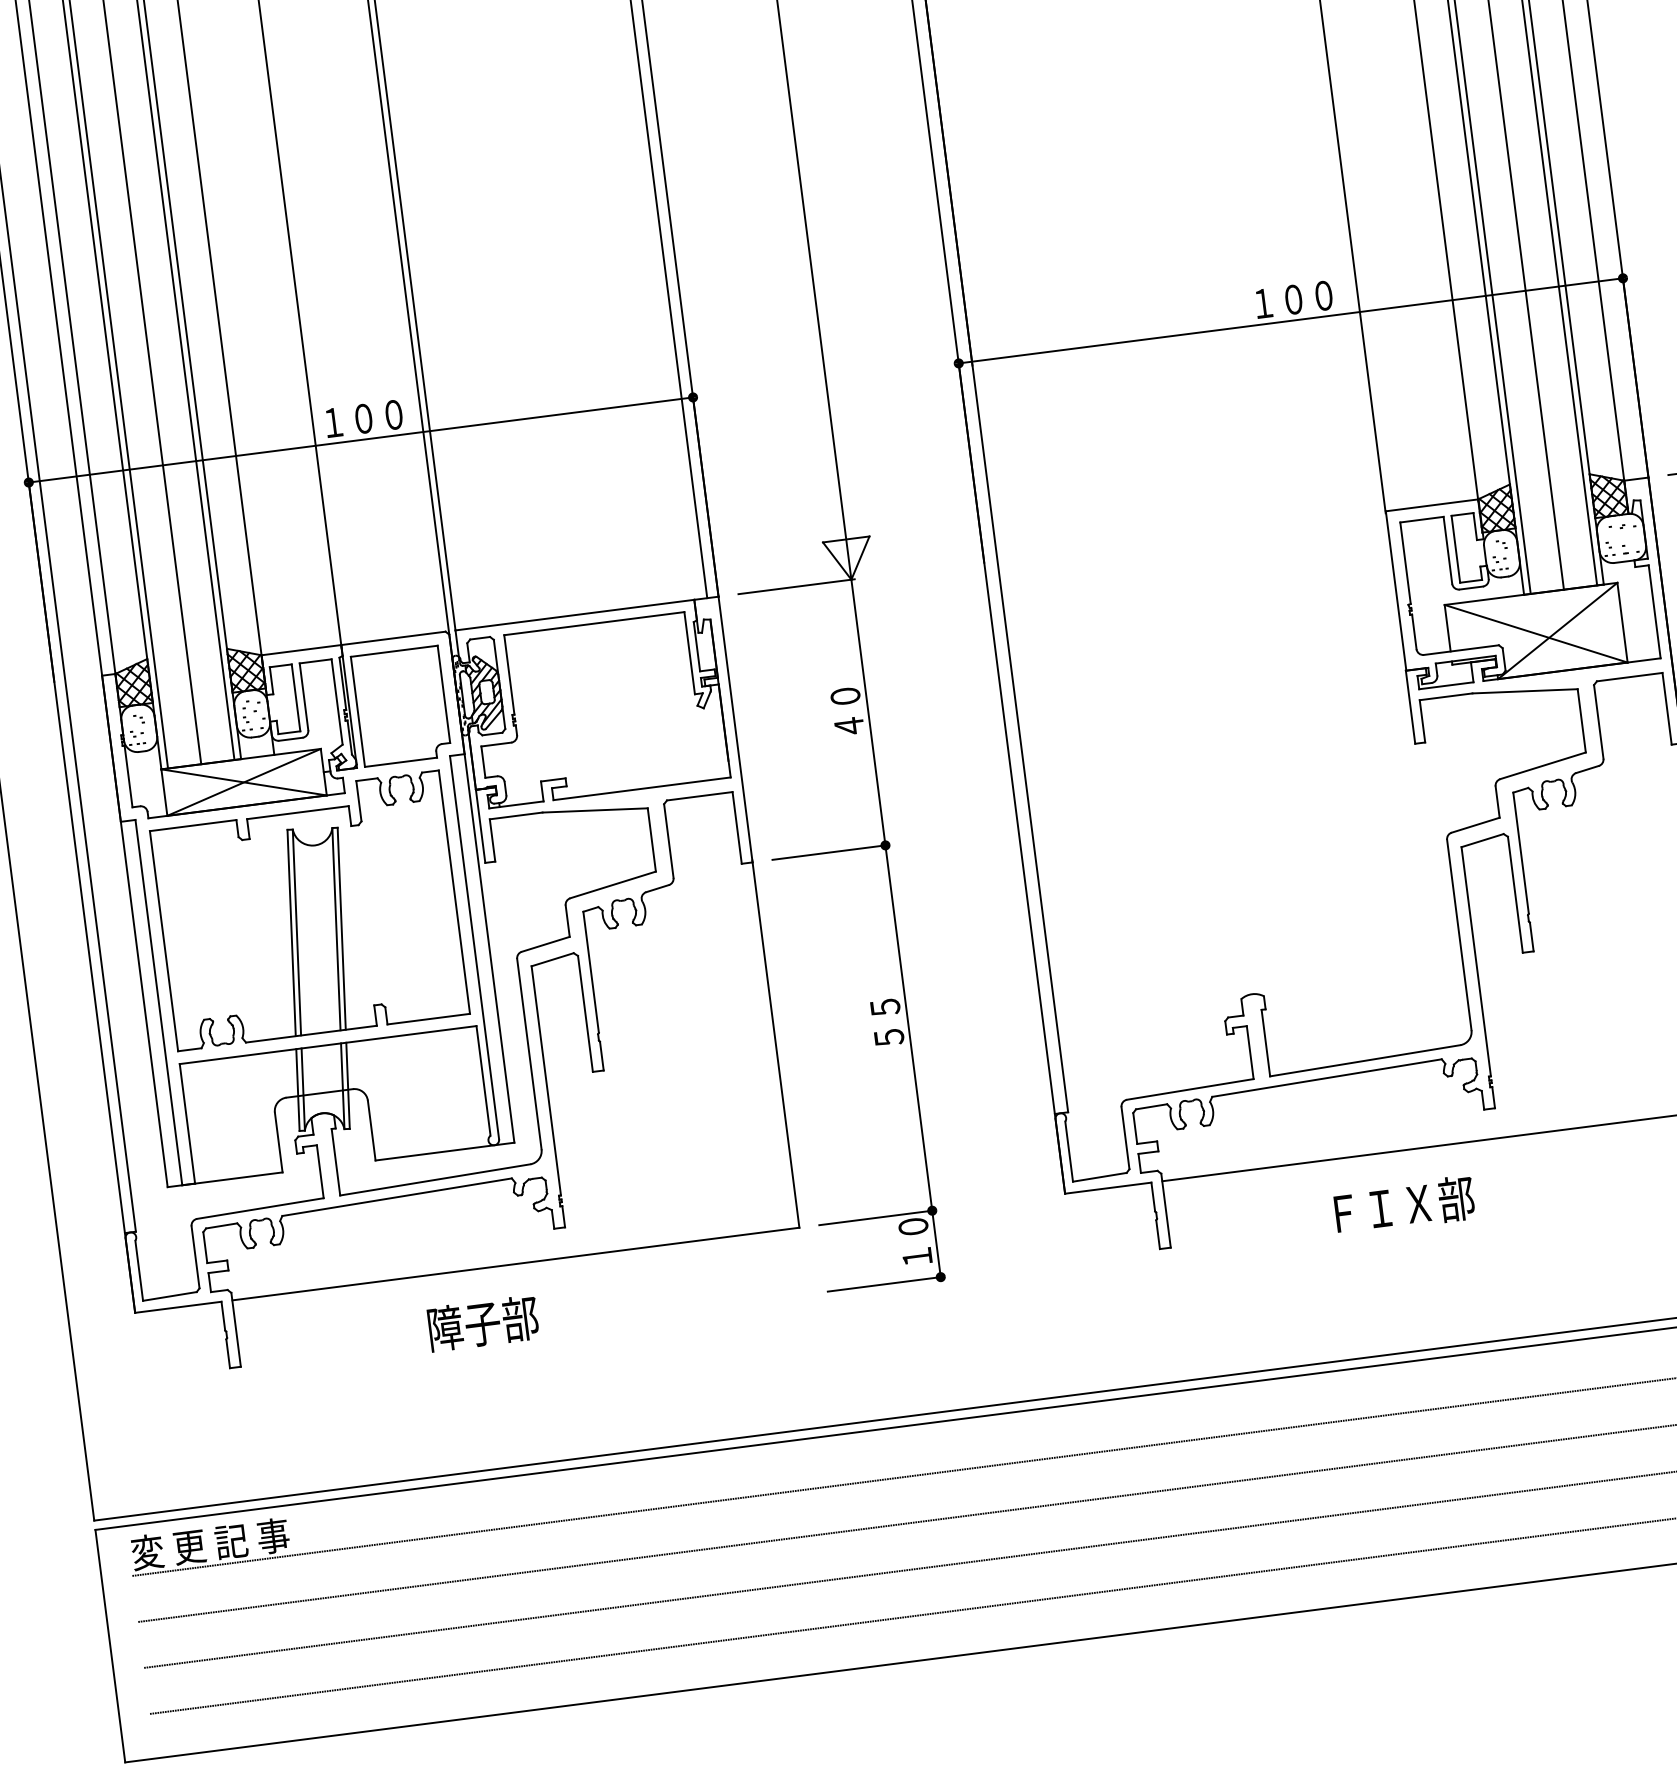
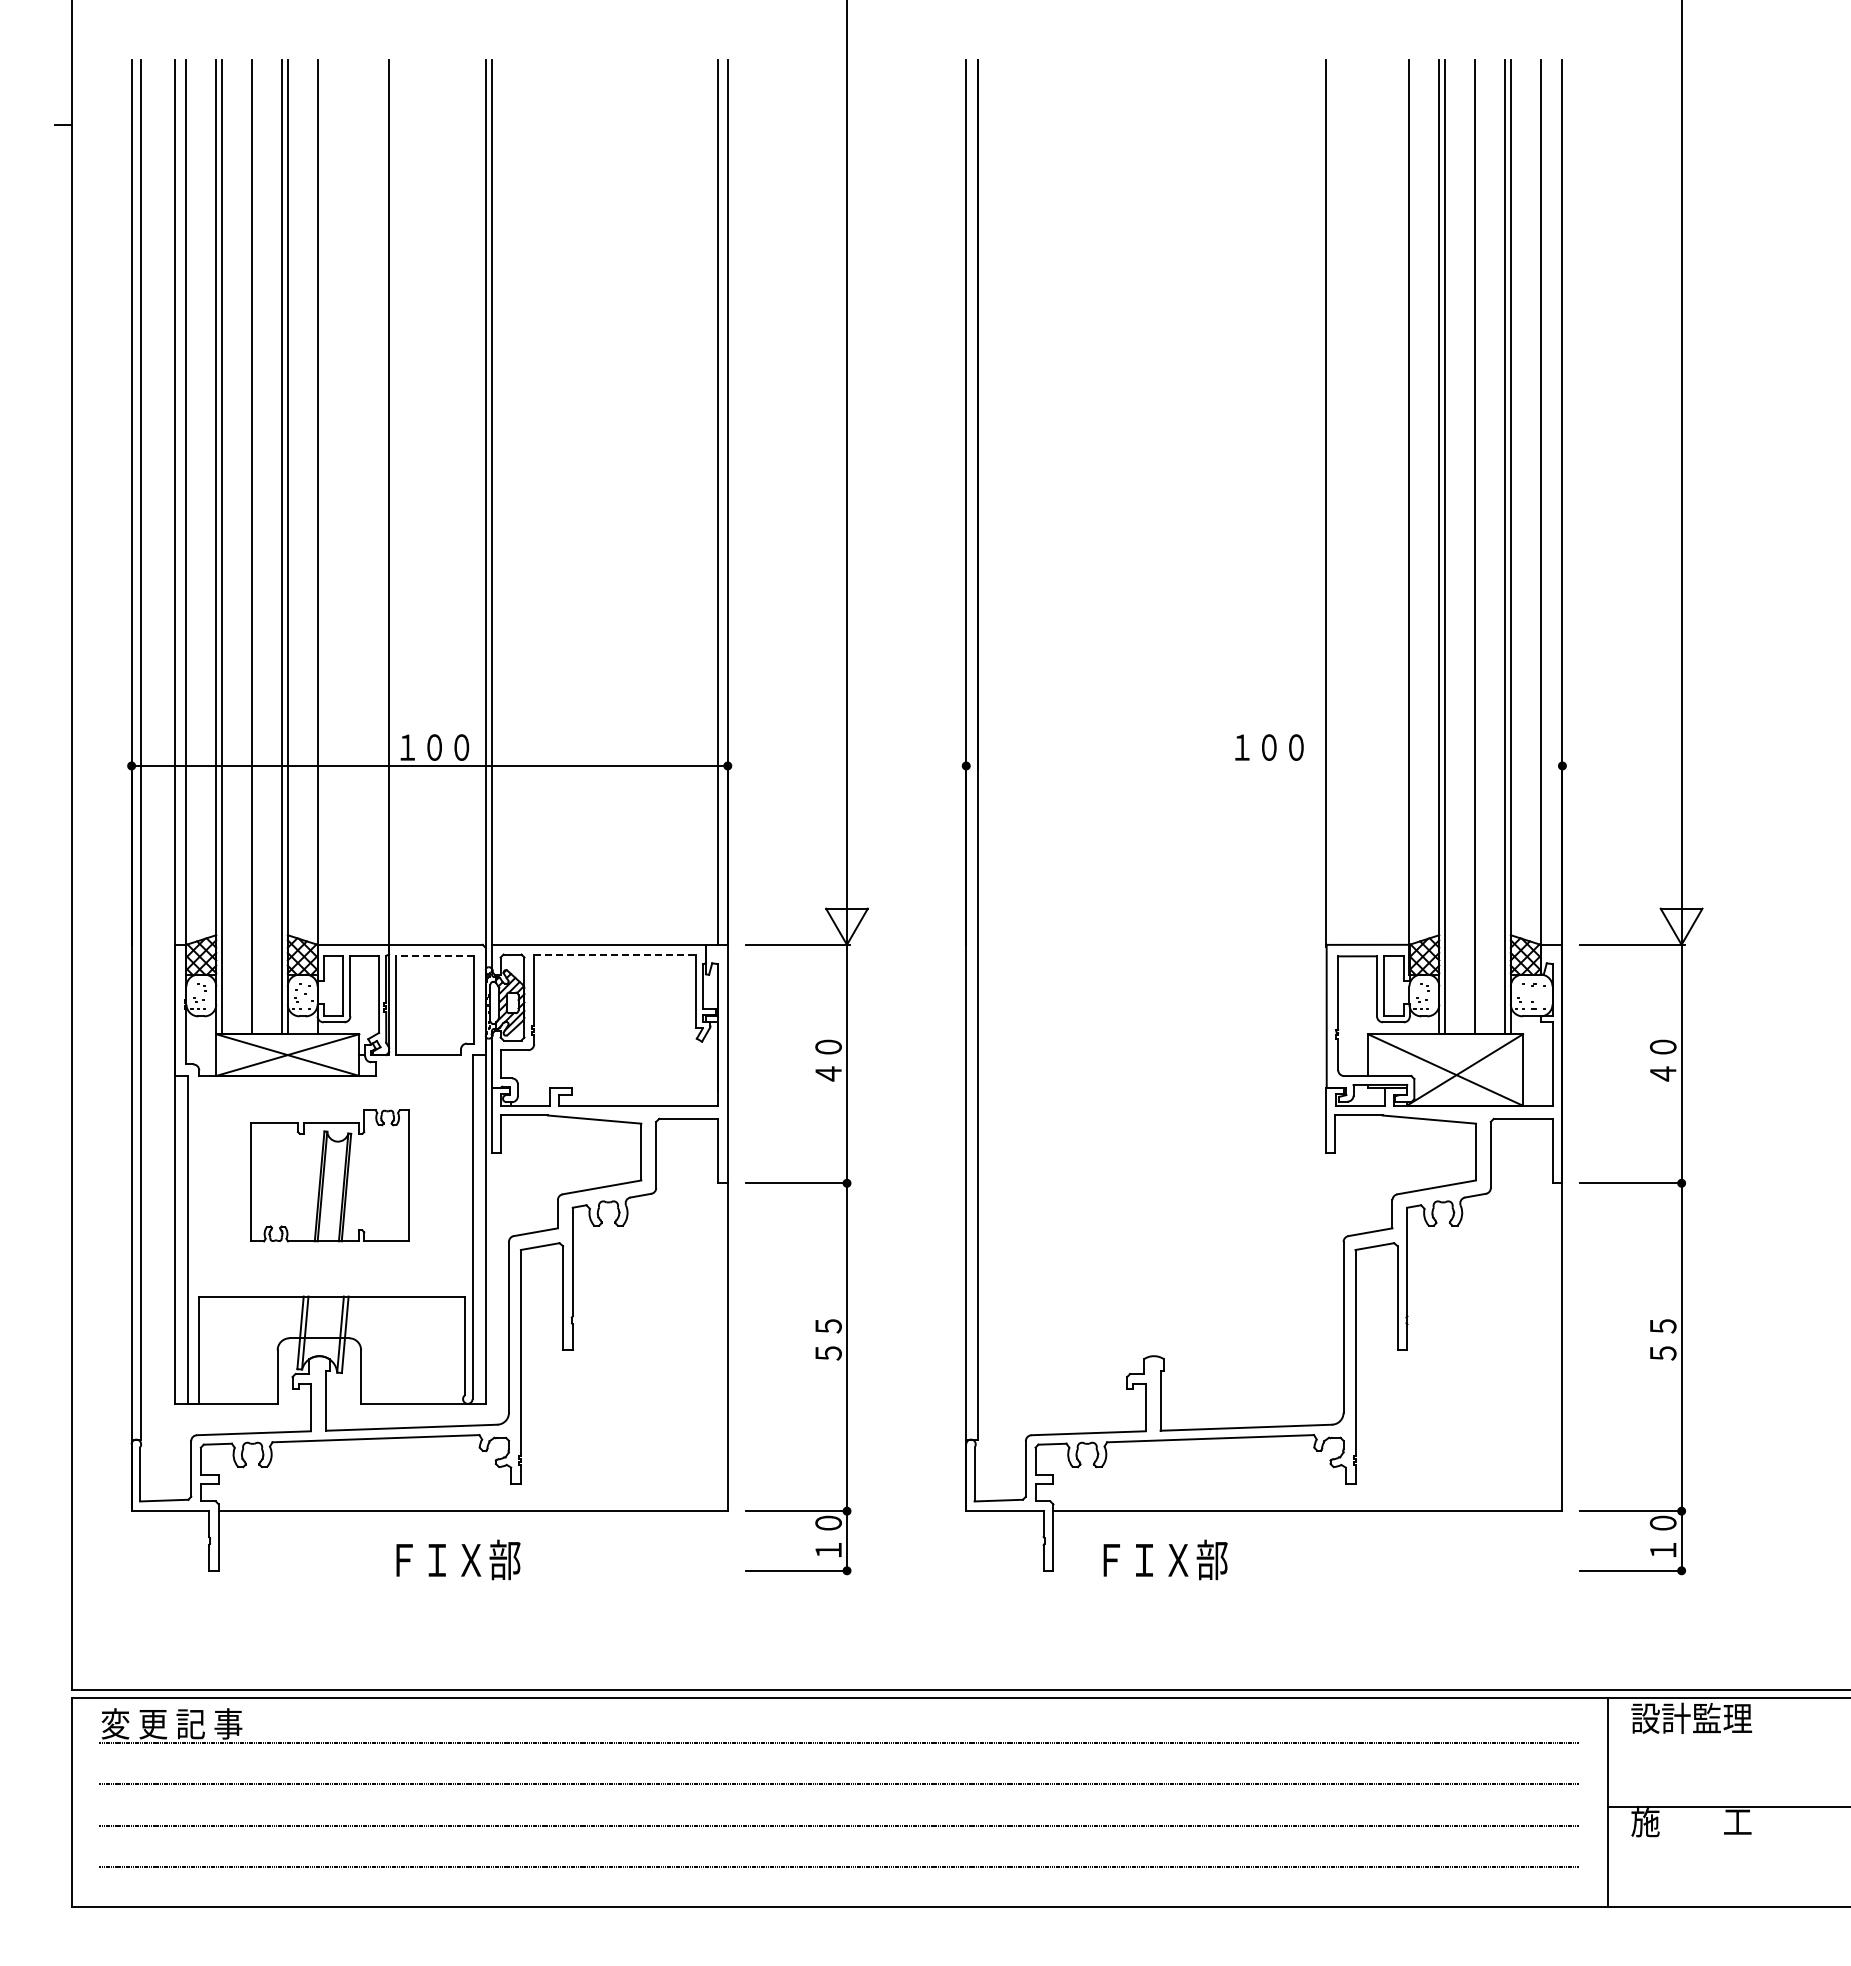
line: (1290, 320) -> (1264, 765), removed
line: (594, 623) -> (615, 954), solid -> dashed
line: (394, 651) -> (435, 956), solid -> dashed
part: (307, 910) -> (329, 1175), size x0.6
text: (1404, 1204) -> (1165, 1559), moved
text: (501, 1320) -> (454, 1559), 障子部 -> ＦＩＸ部

